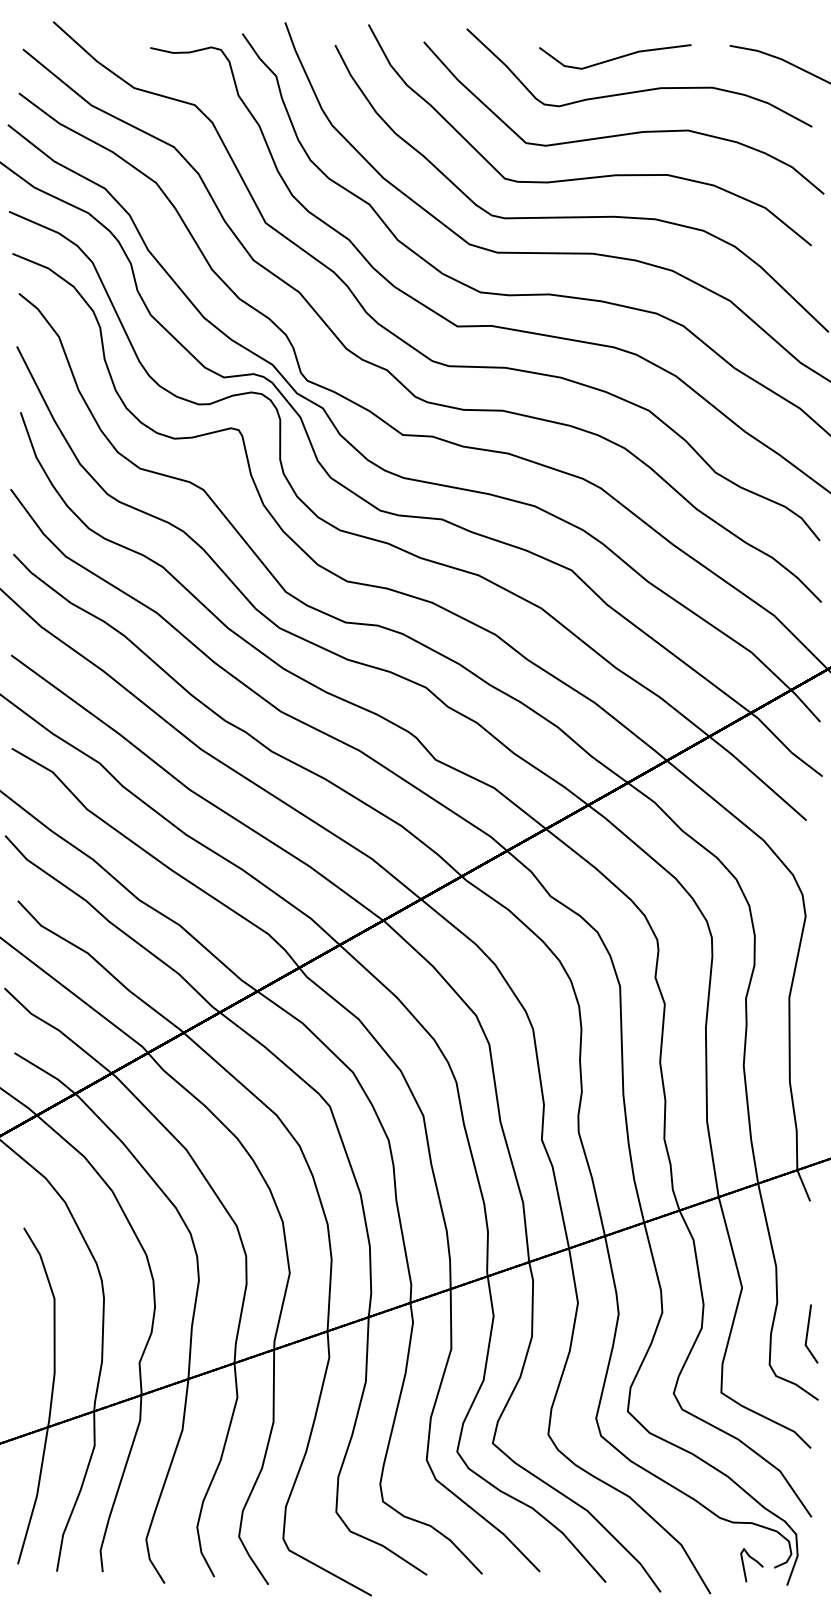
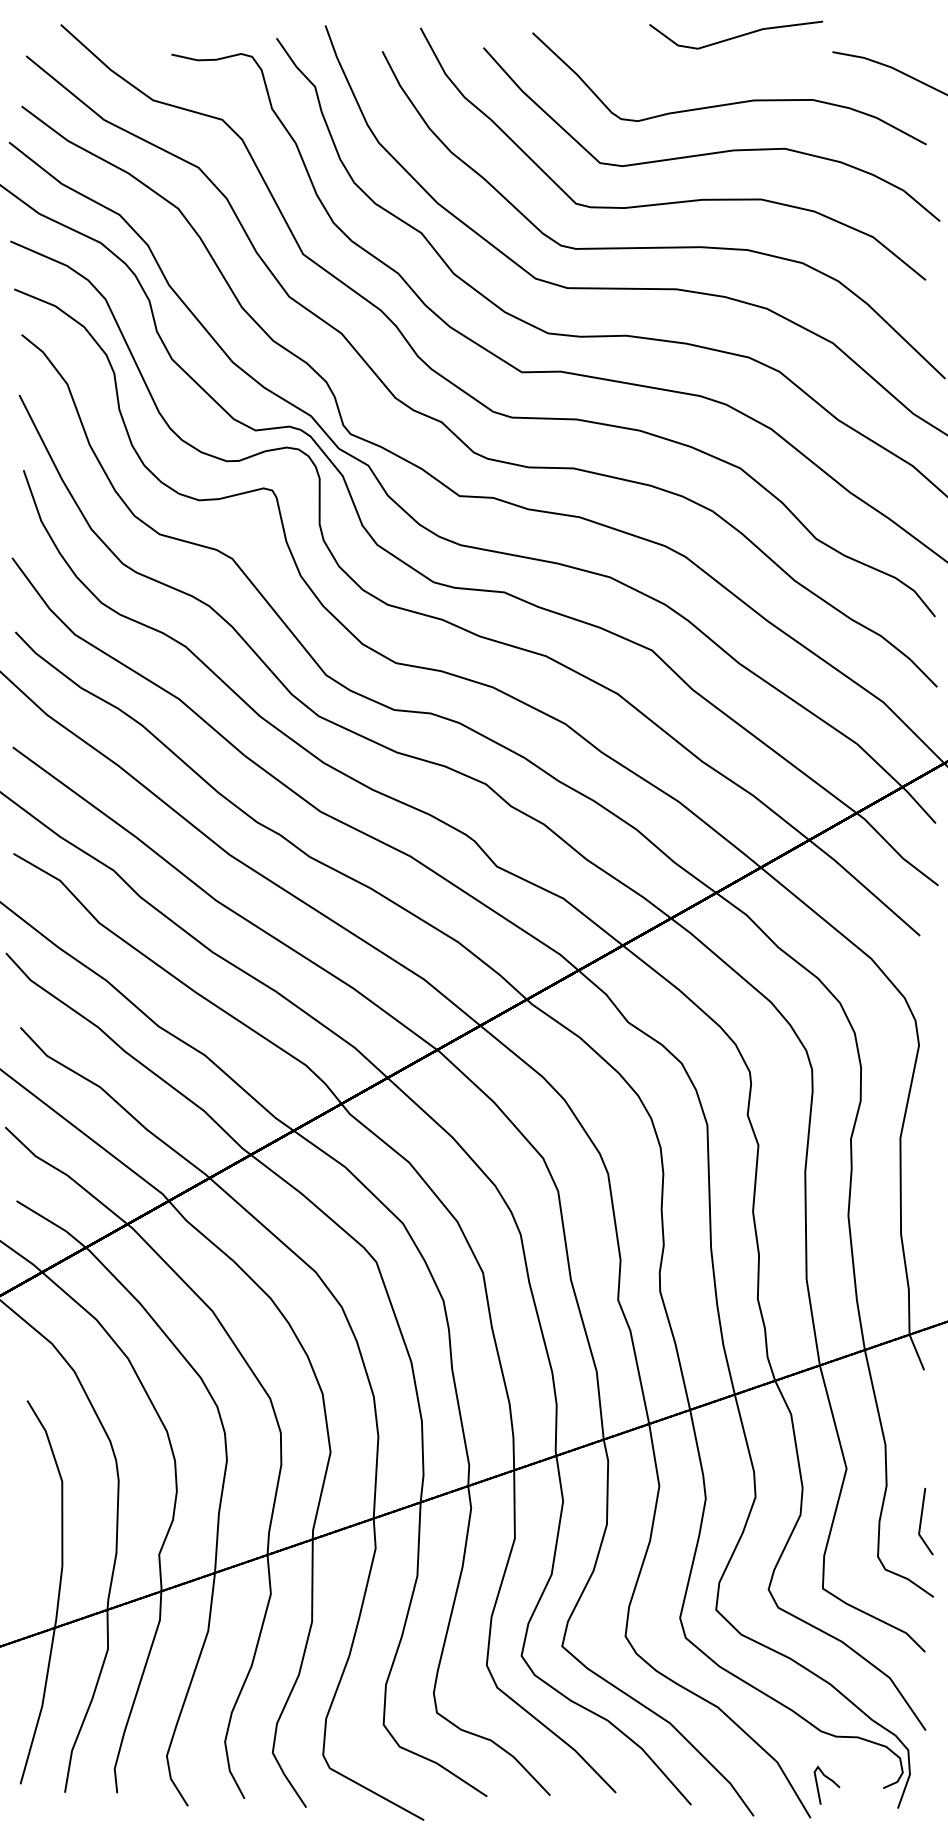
line: (615, 57) -> (736, 35), moved
curve: (753, 1560) -> (828, 1779), moved

